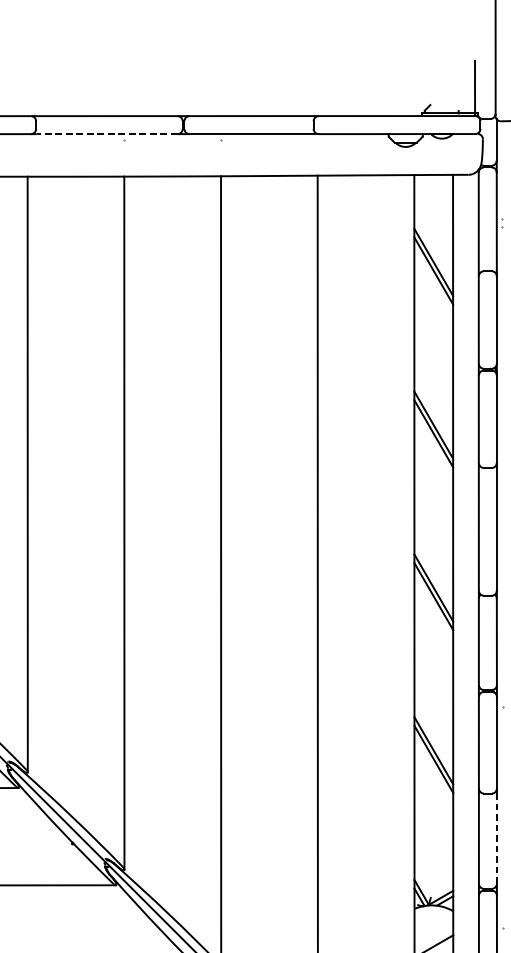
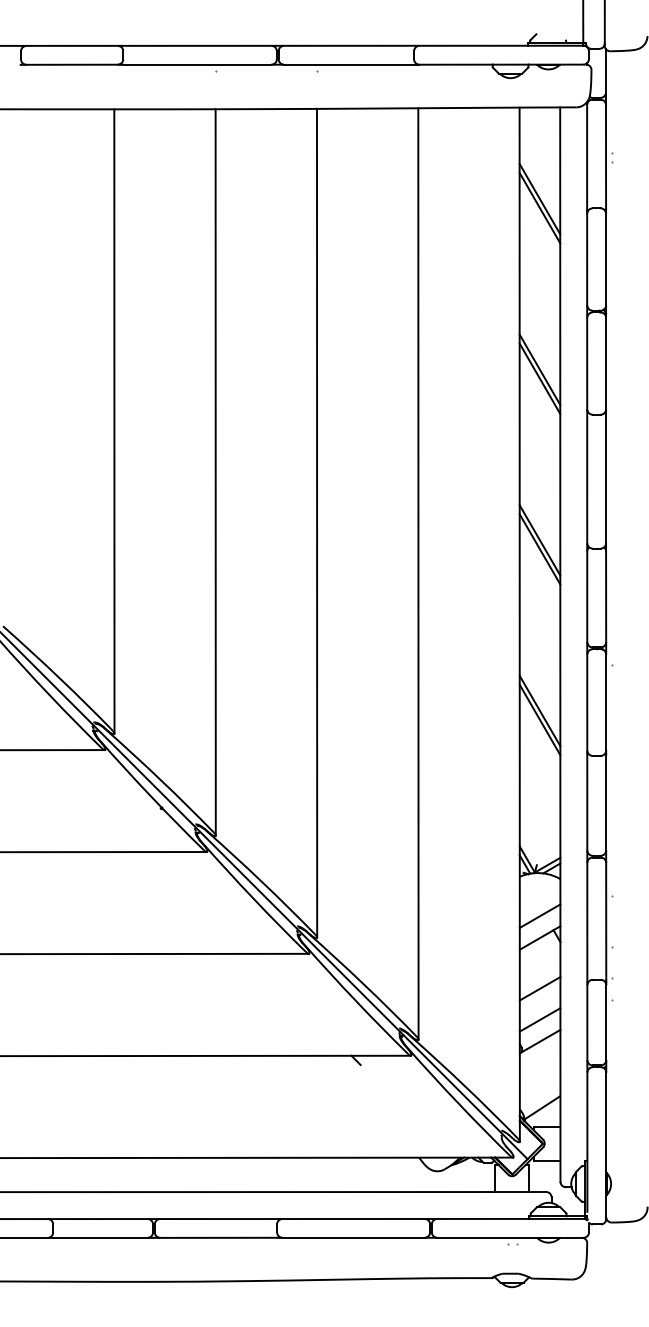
line: (107, 133) -> (197, 64), dashed -> solid
line: (497, 839) -> (606, 803), dashed -> solid

